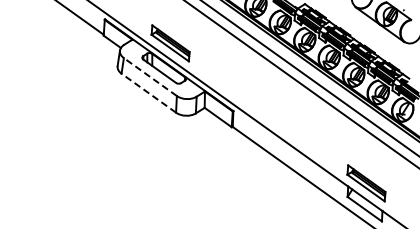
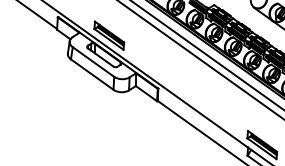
line: (150, 77) -> (93, 62), dashed -> solid
line: (148, 93) -> (92, 74), dashed -> solid

